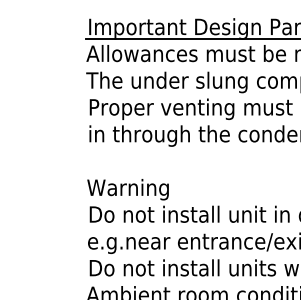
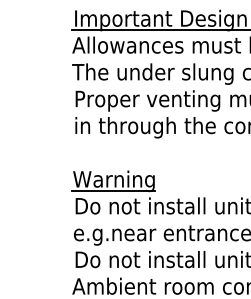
line: (127, 199) -> (113, 191), added

